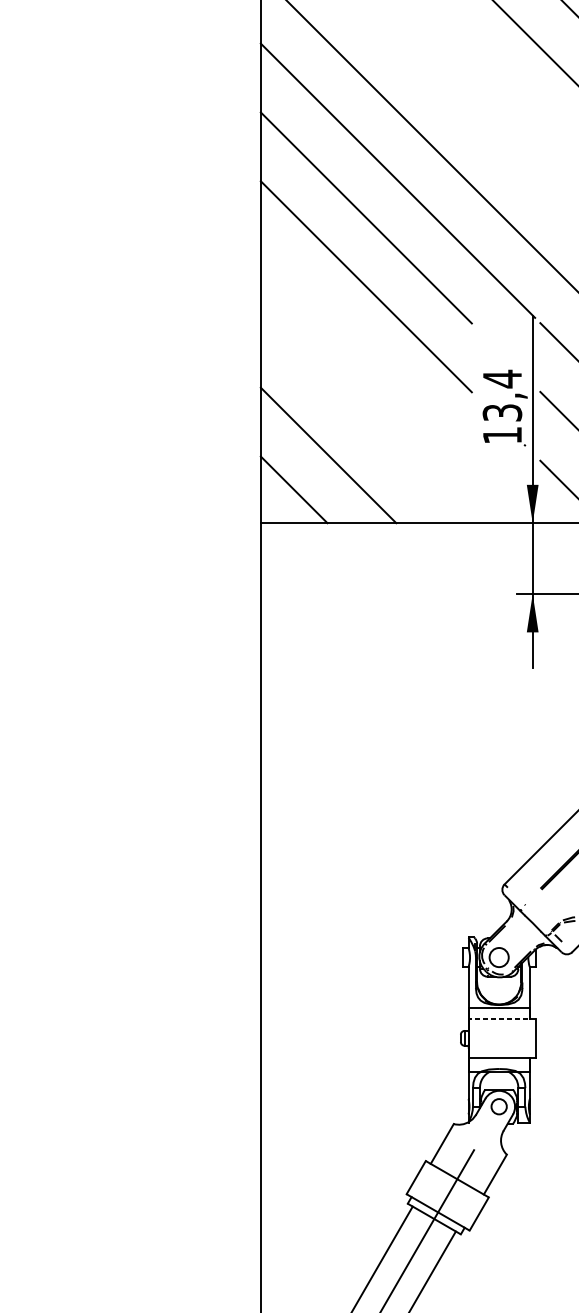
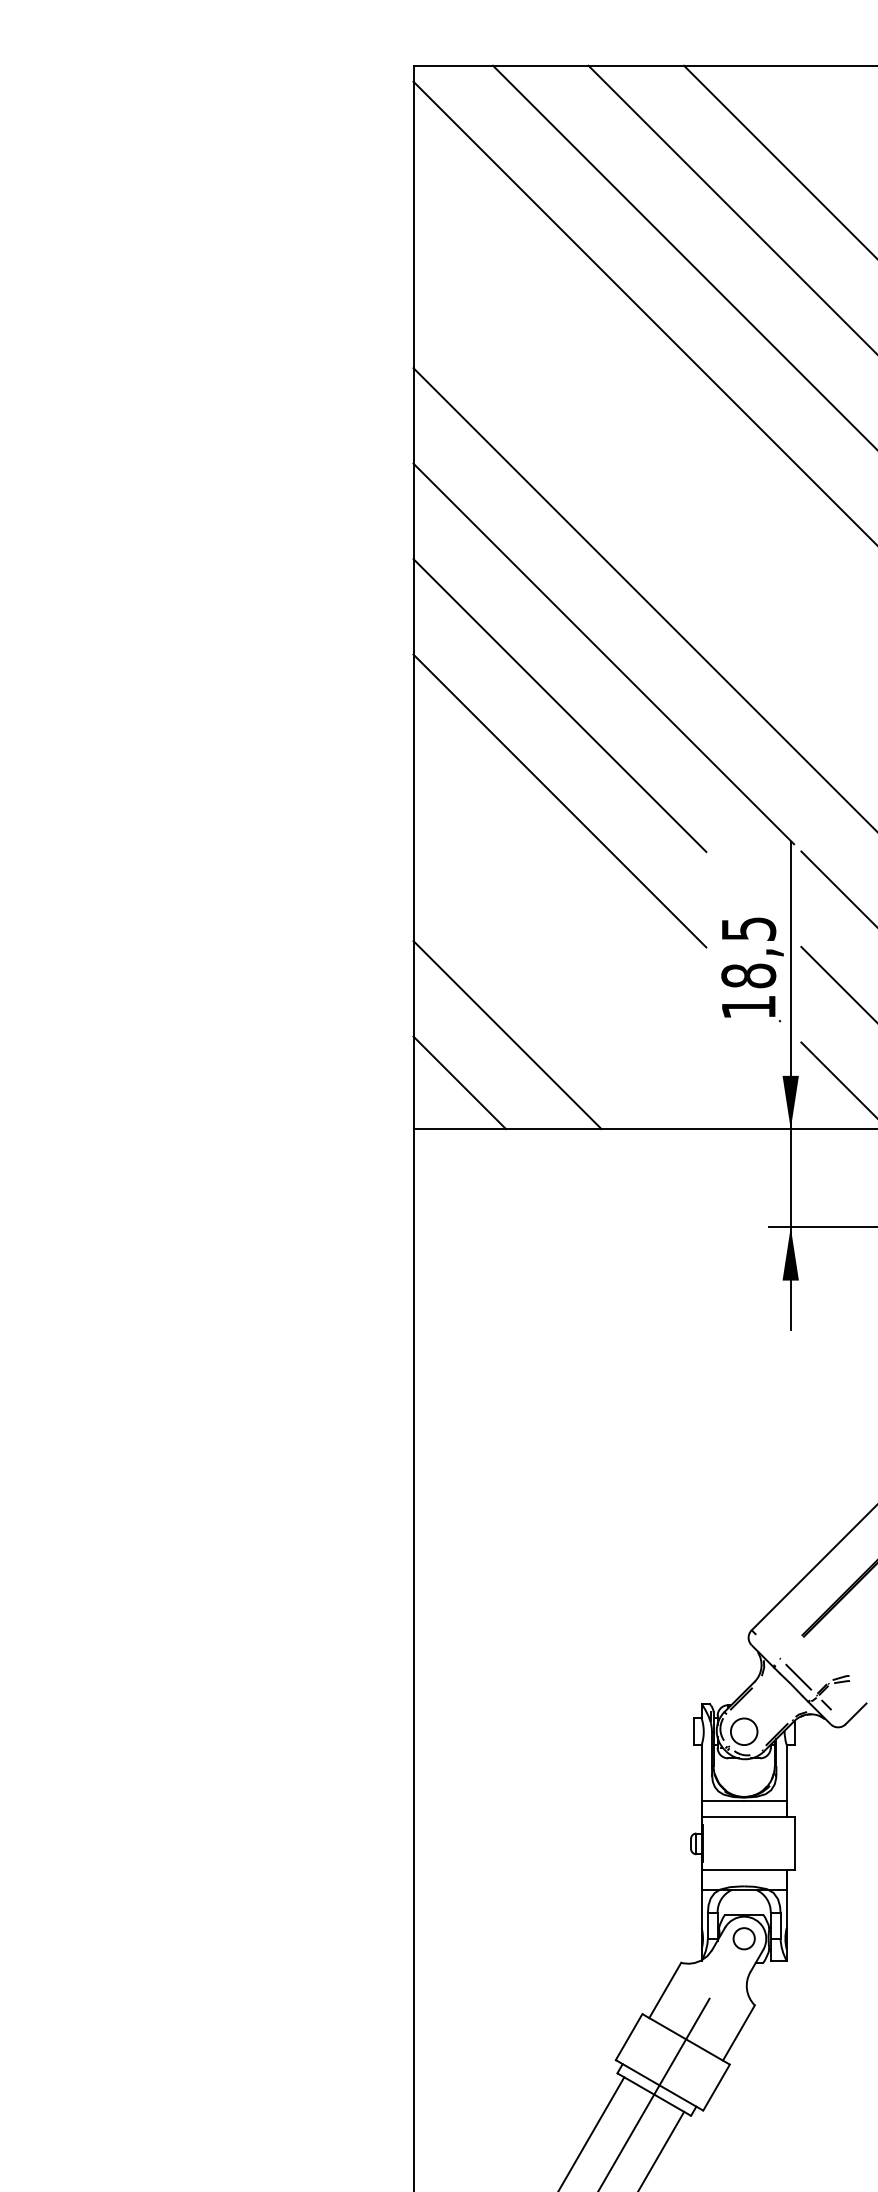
text: (502, 395) -> (748, 952), 13,4 -> 18,5
line: (538, 917) -> (798, 1676), added
line: (502, 1019) -> (748, 1817), dashed -> solid

